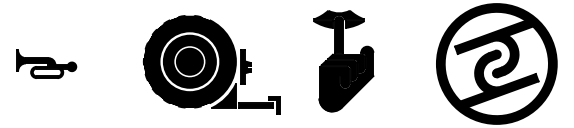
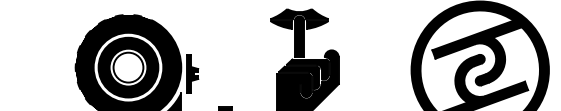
fill: (189, 61) -> (128, 67), removed

